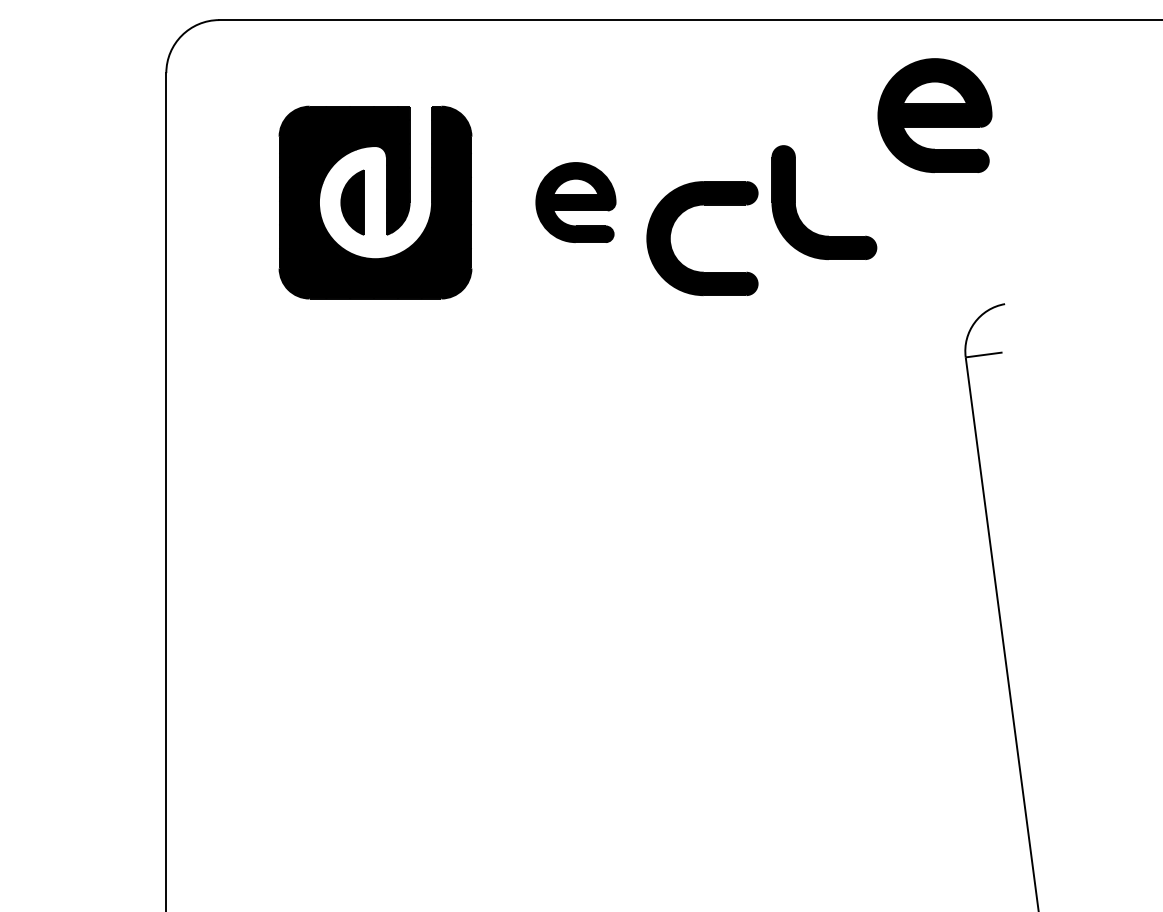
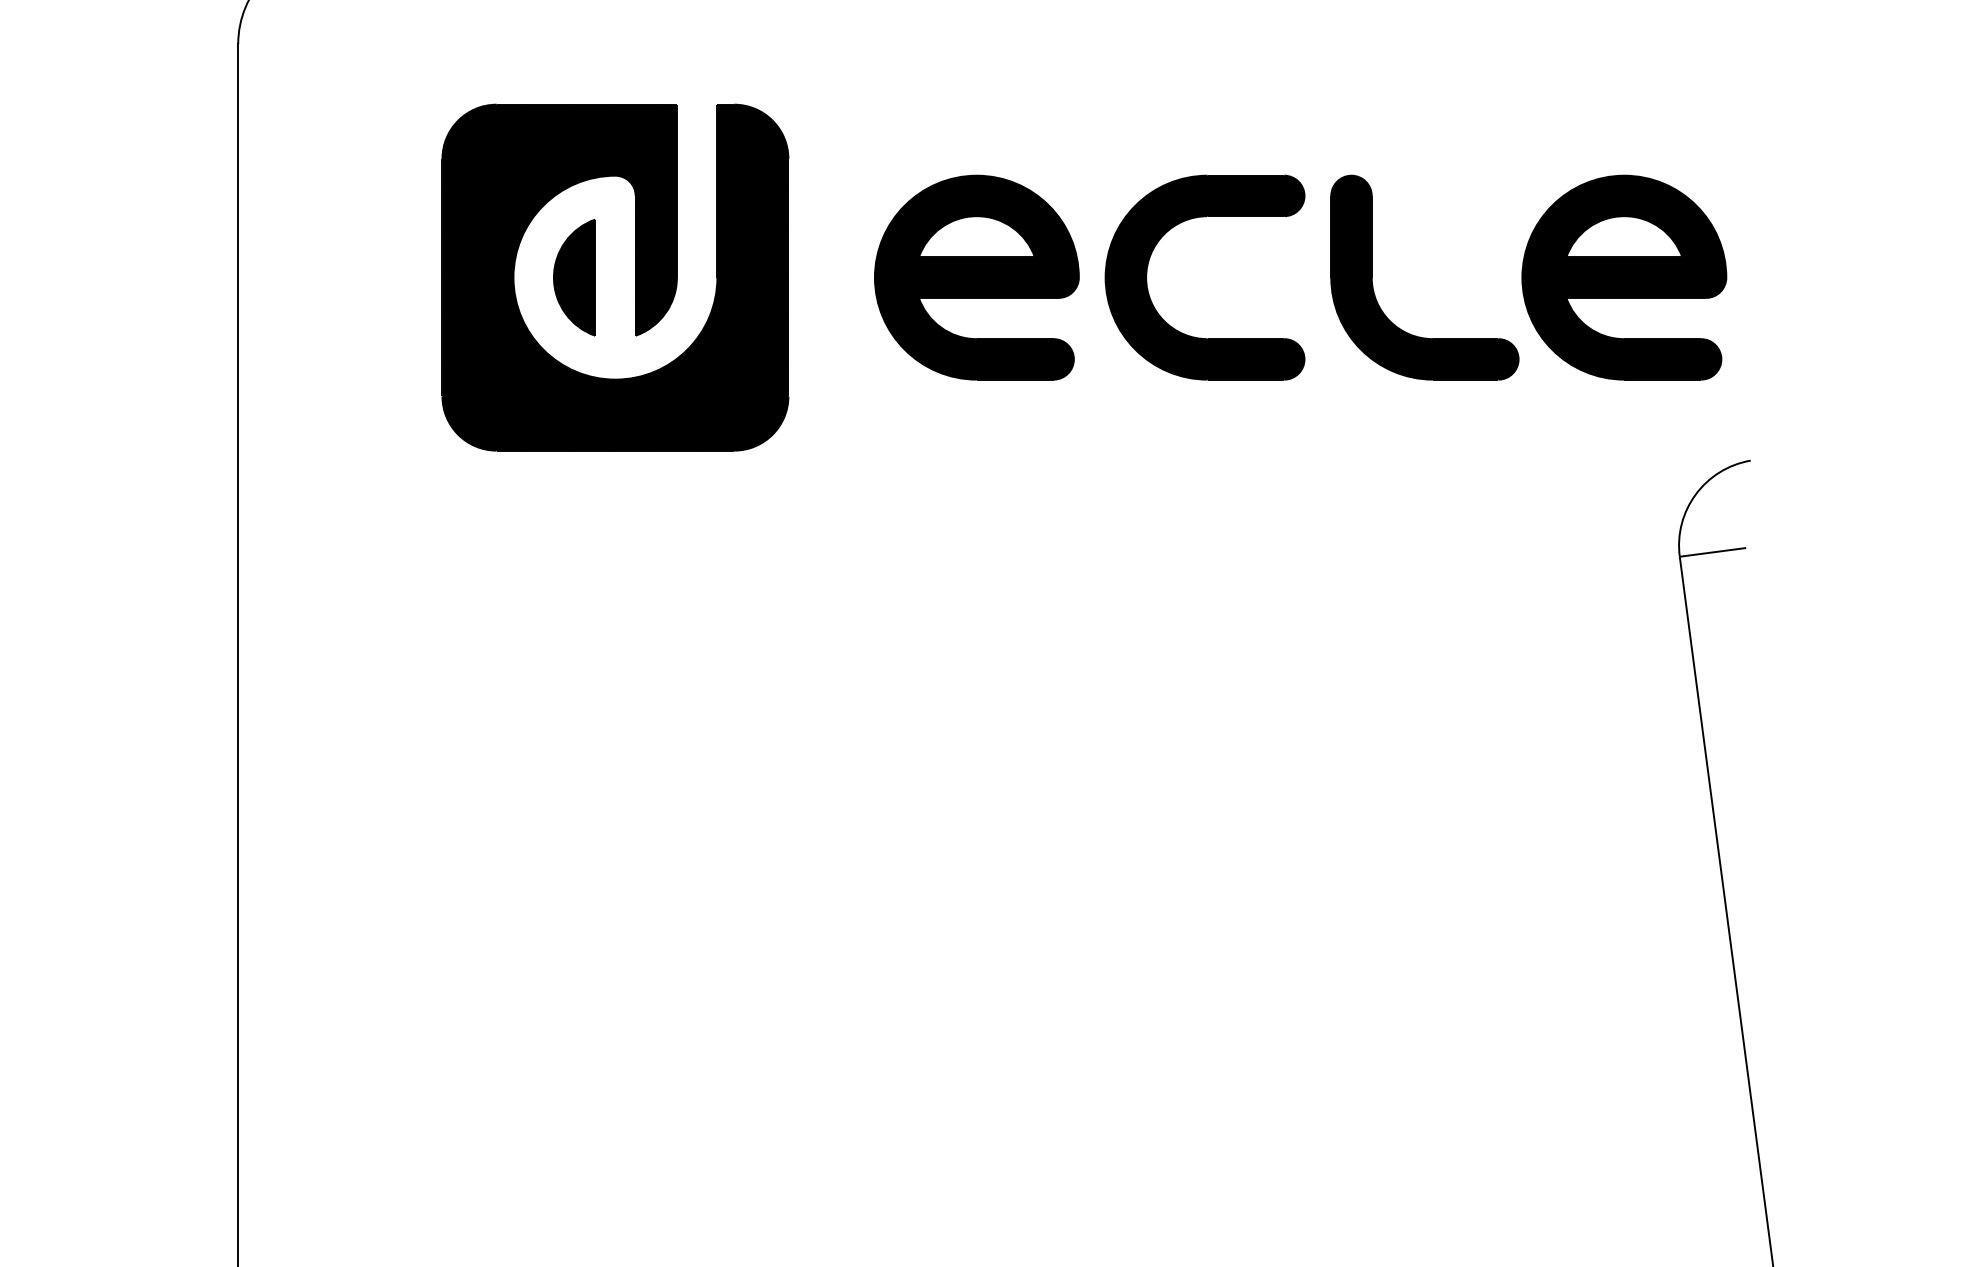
part: (934, 115) -> (1623, 277), moved
part: (575, 202) -> (976, 277), size x1.43
part: (673, 226) -> (1152, 255), moved

